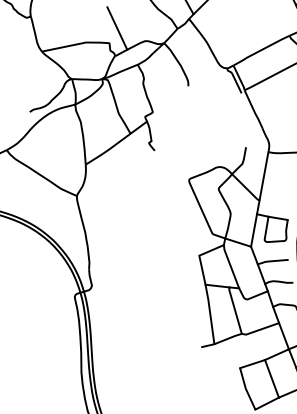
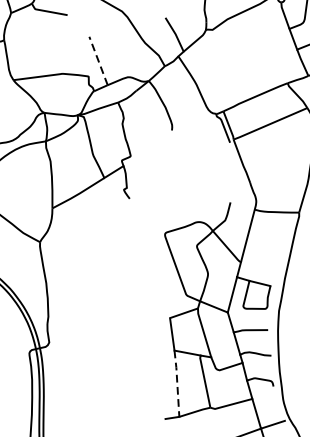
line: (117, 28) -> (98, 60), solid -> dashed
line: (210, 313) -> (177, 382), solid -> dashed

